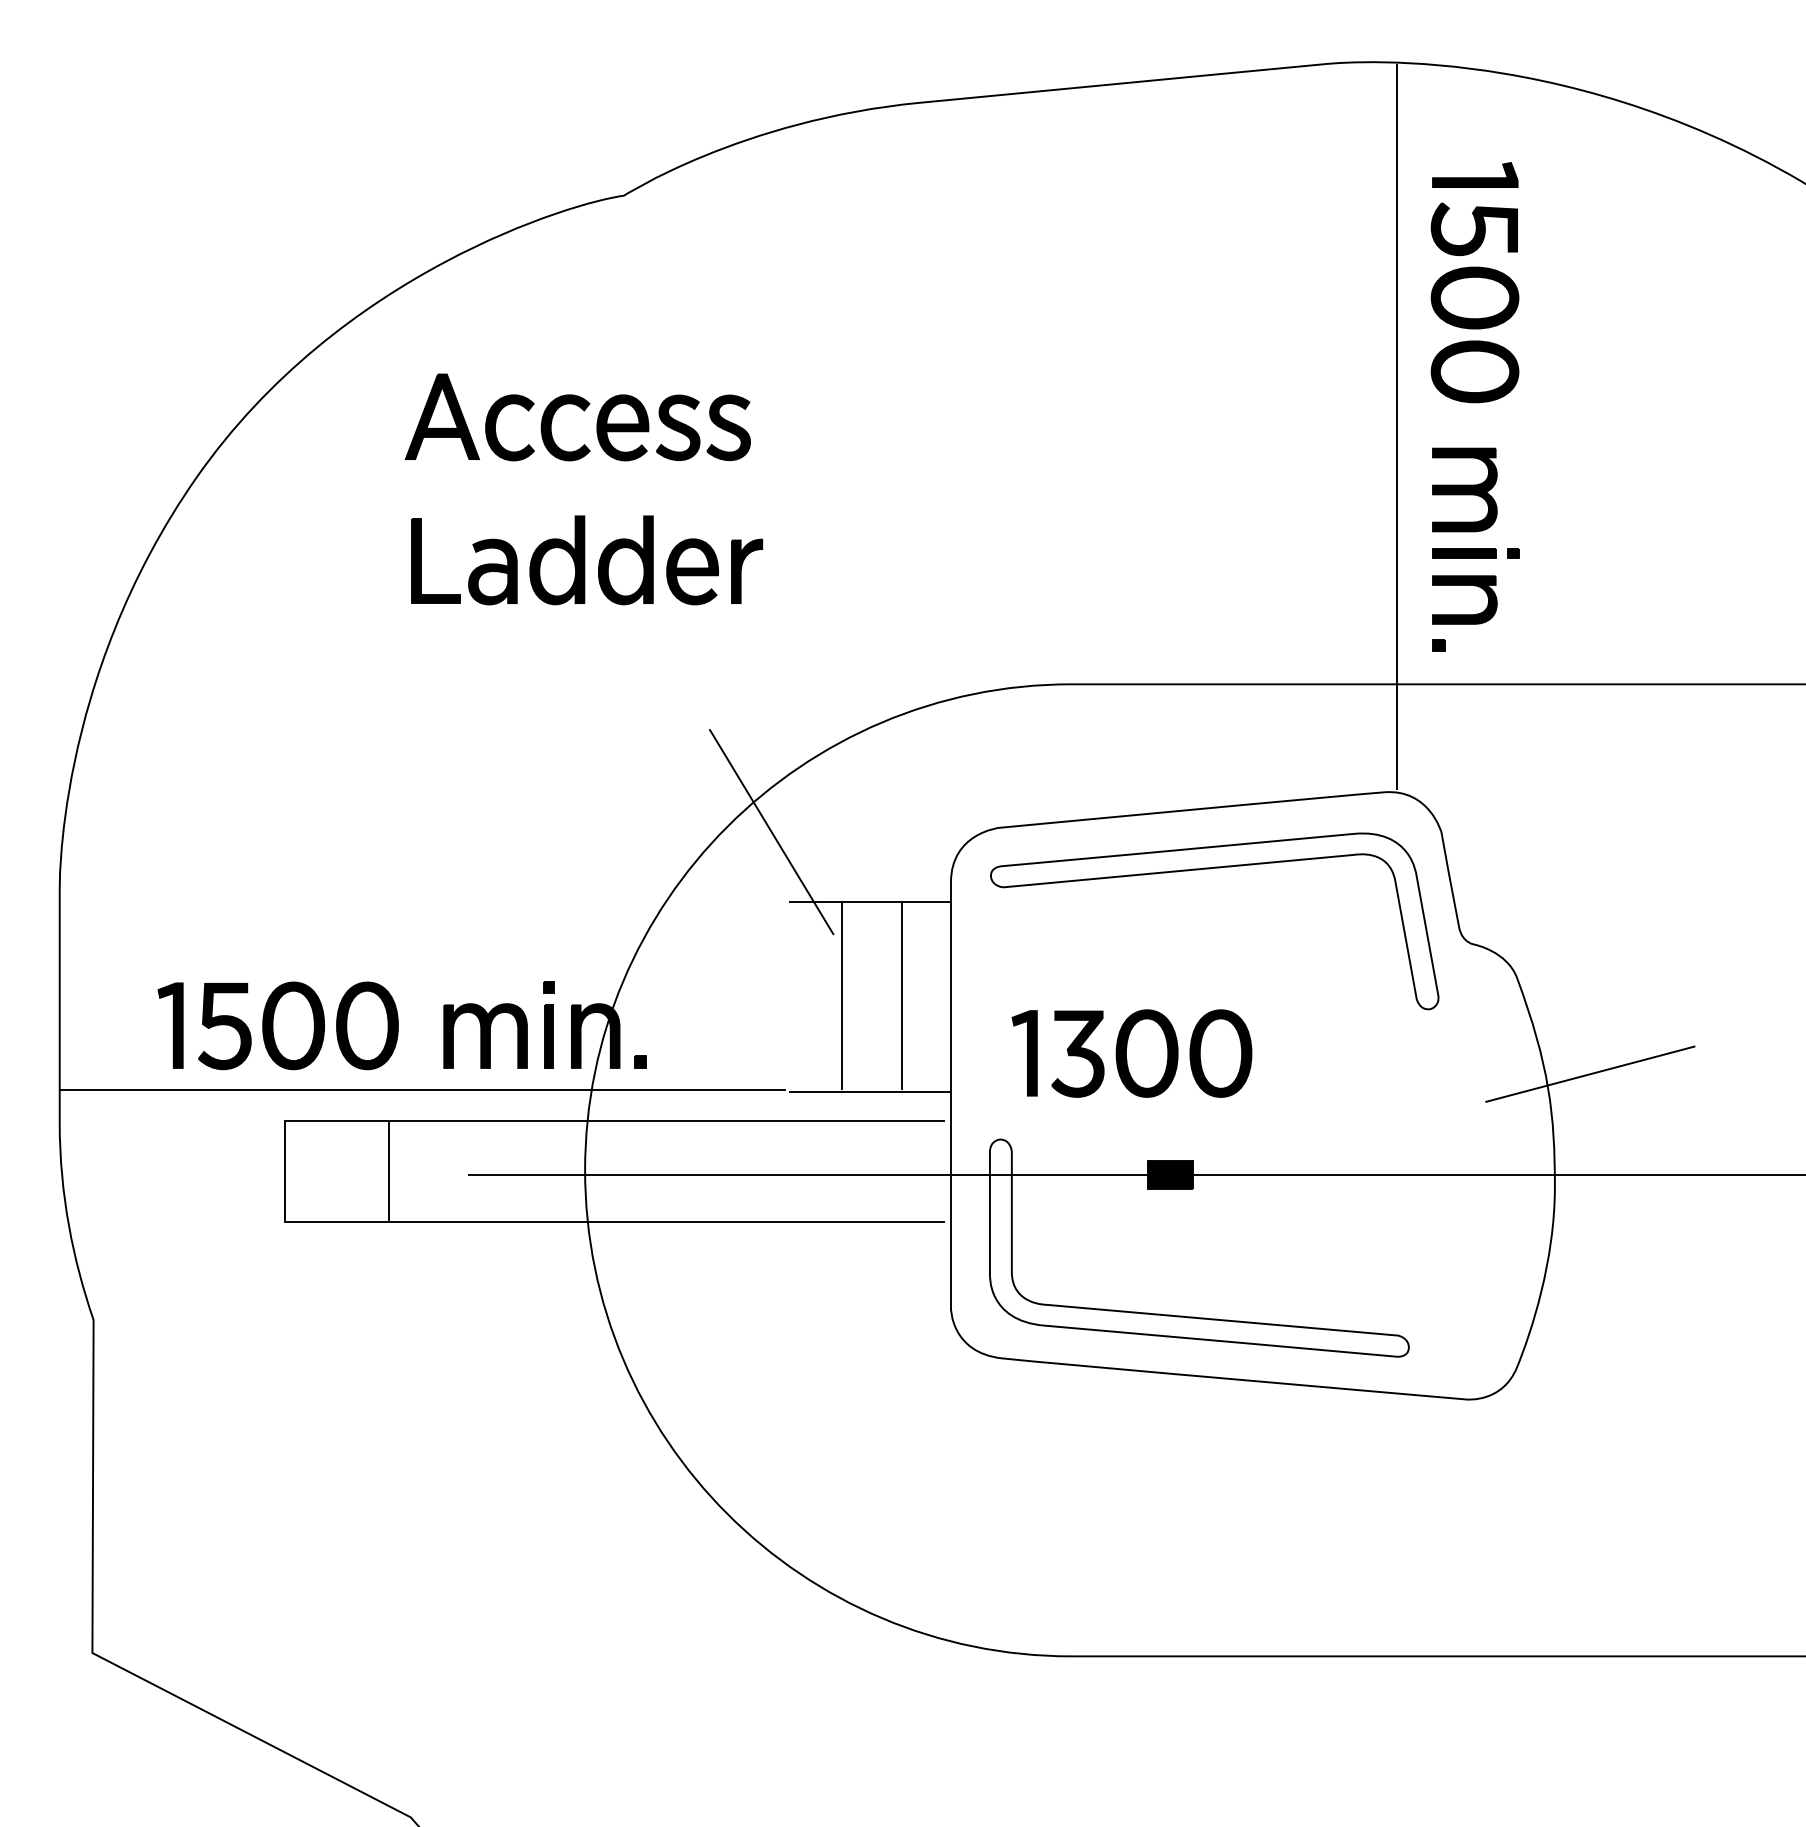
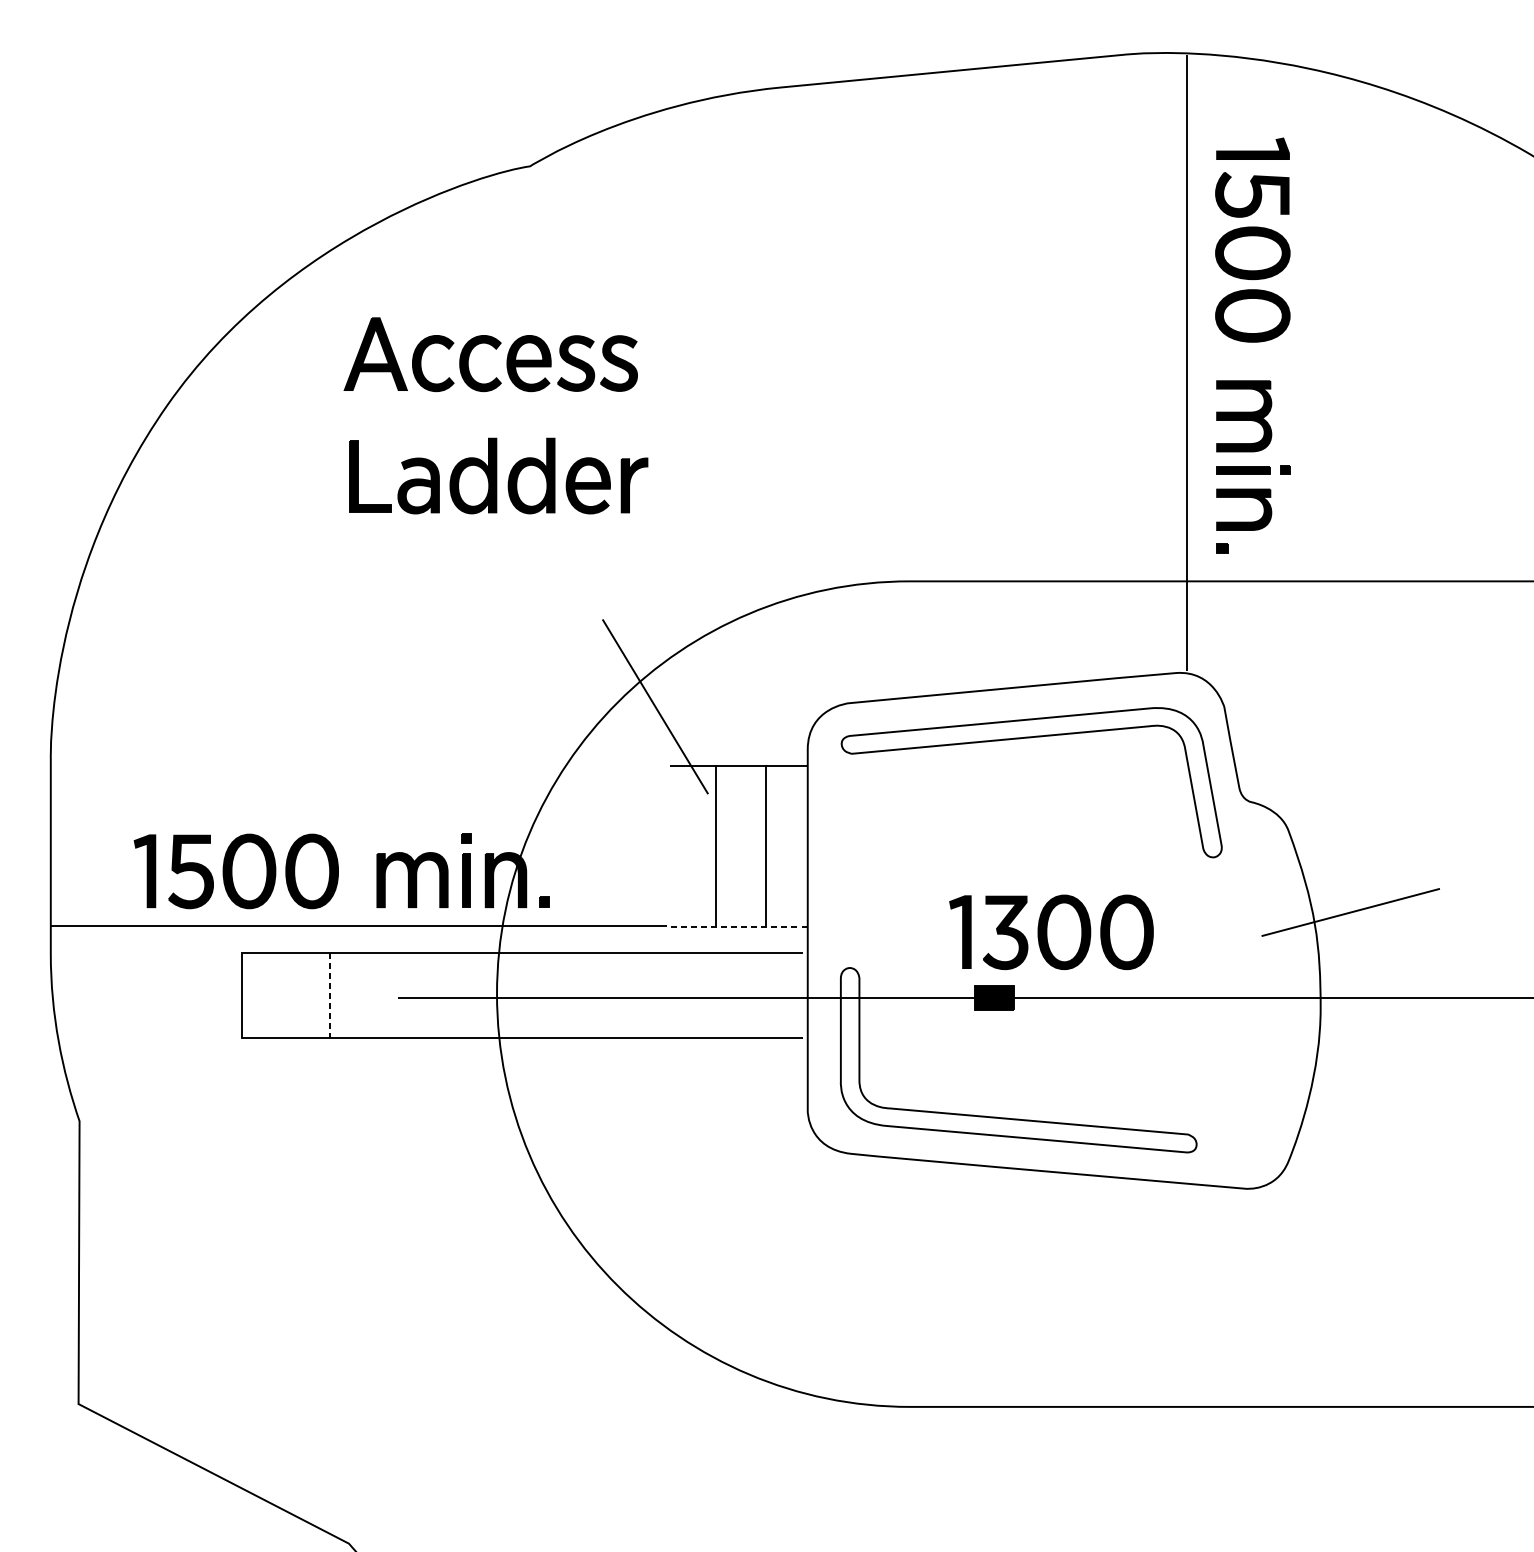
part: (1131, 1053) -> (1051, 932), moved
line: (869, 1091) -> (738, 927), solid -> dashed
line: (388, 1172) -> (330, 995), solid -> dashed

